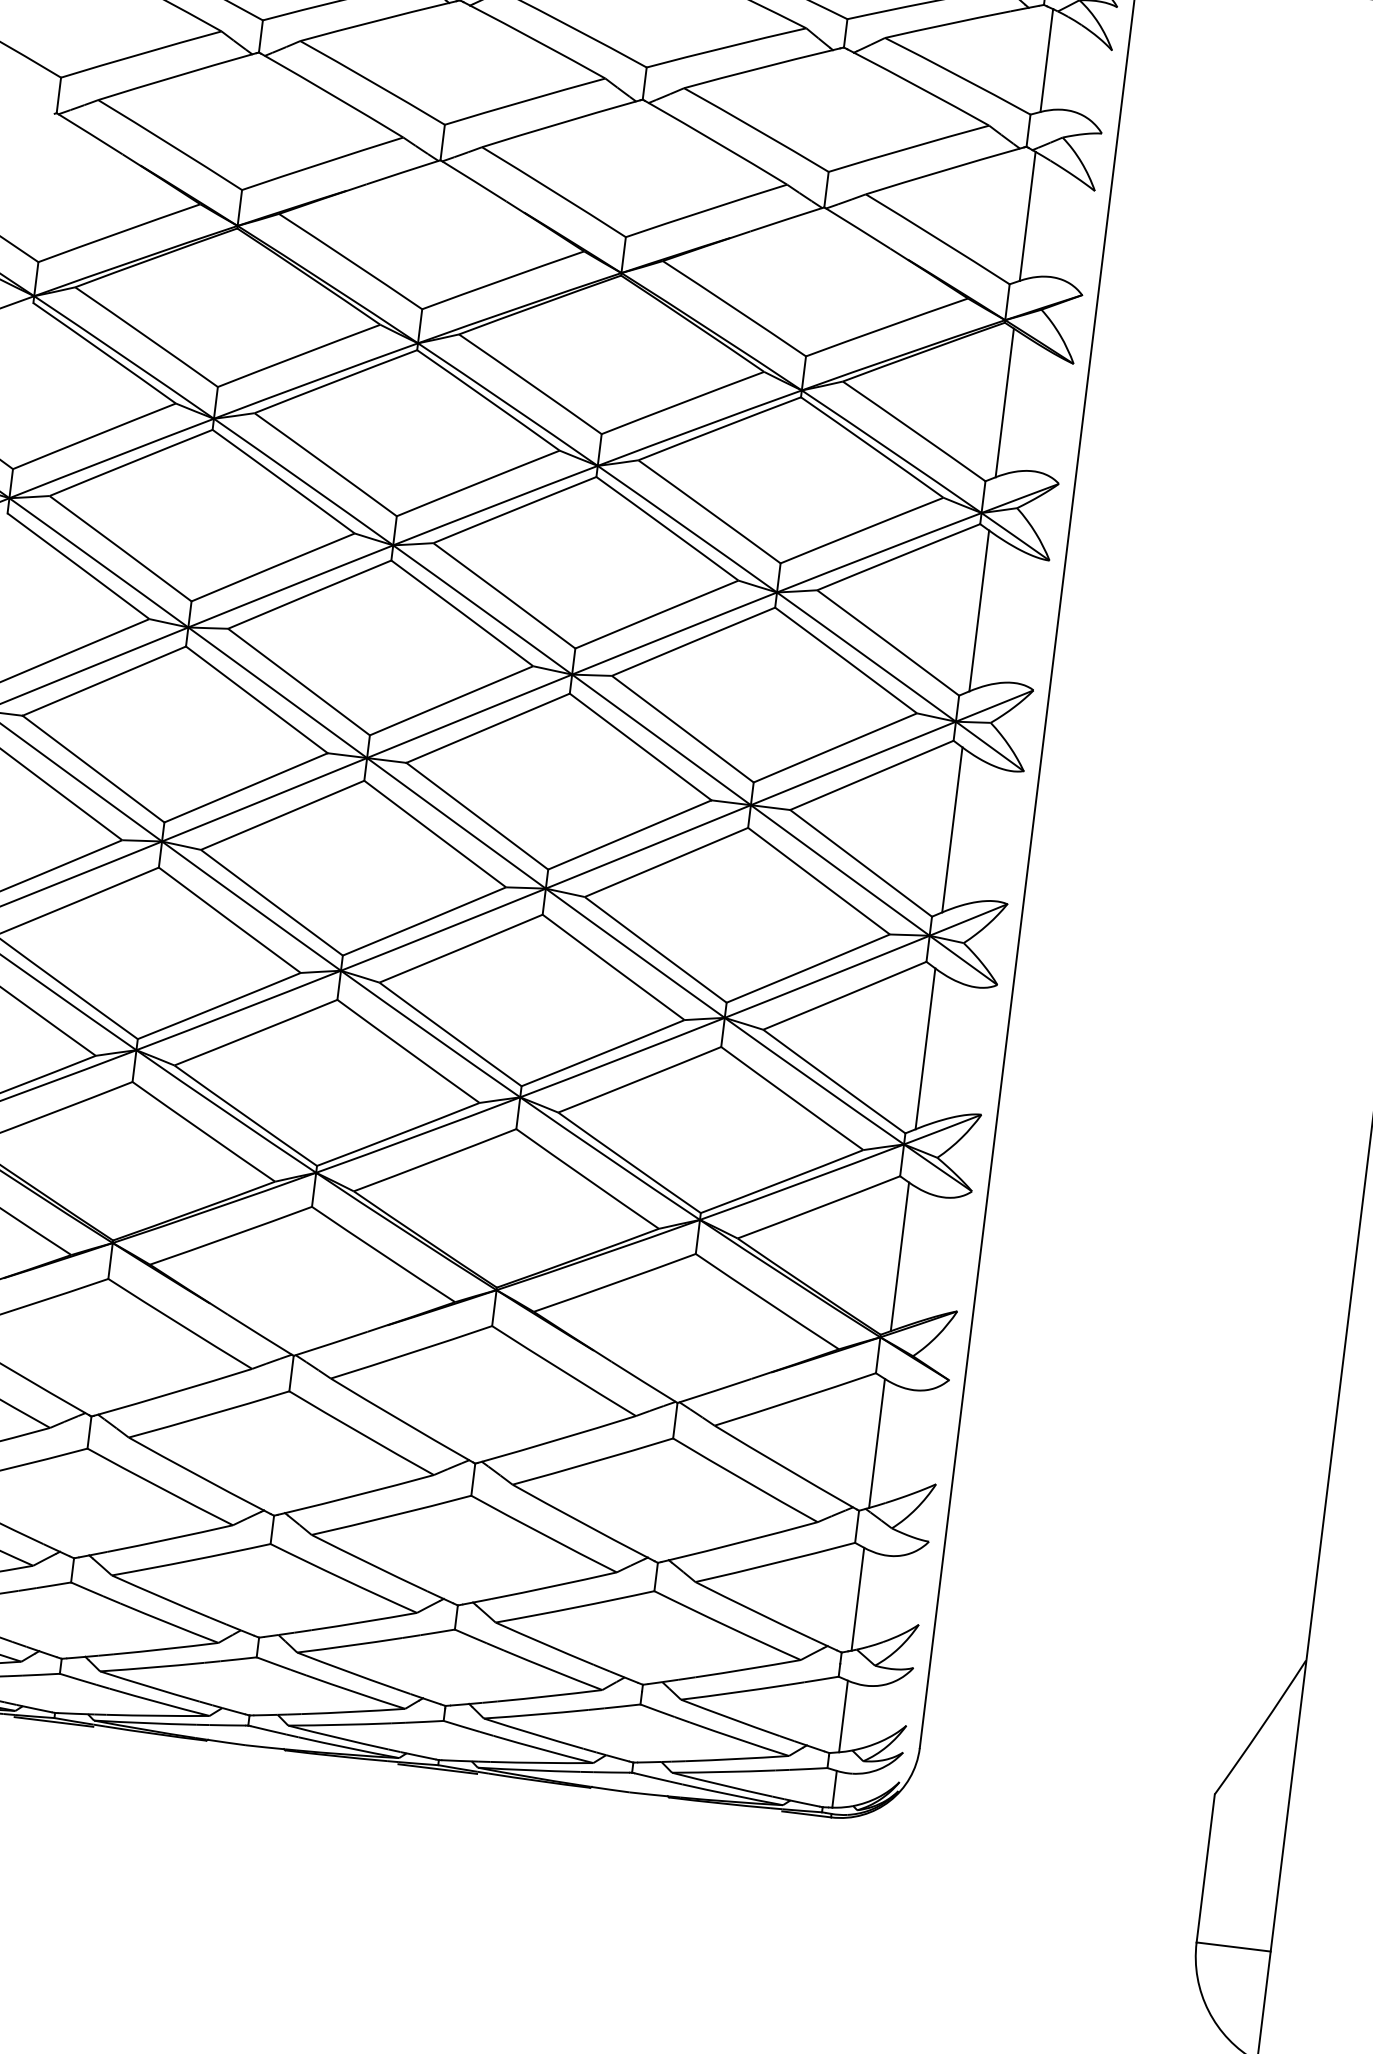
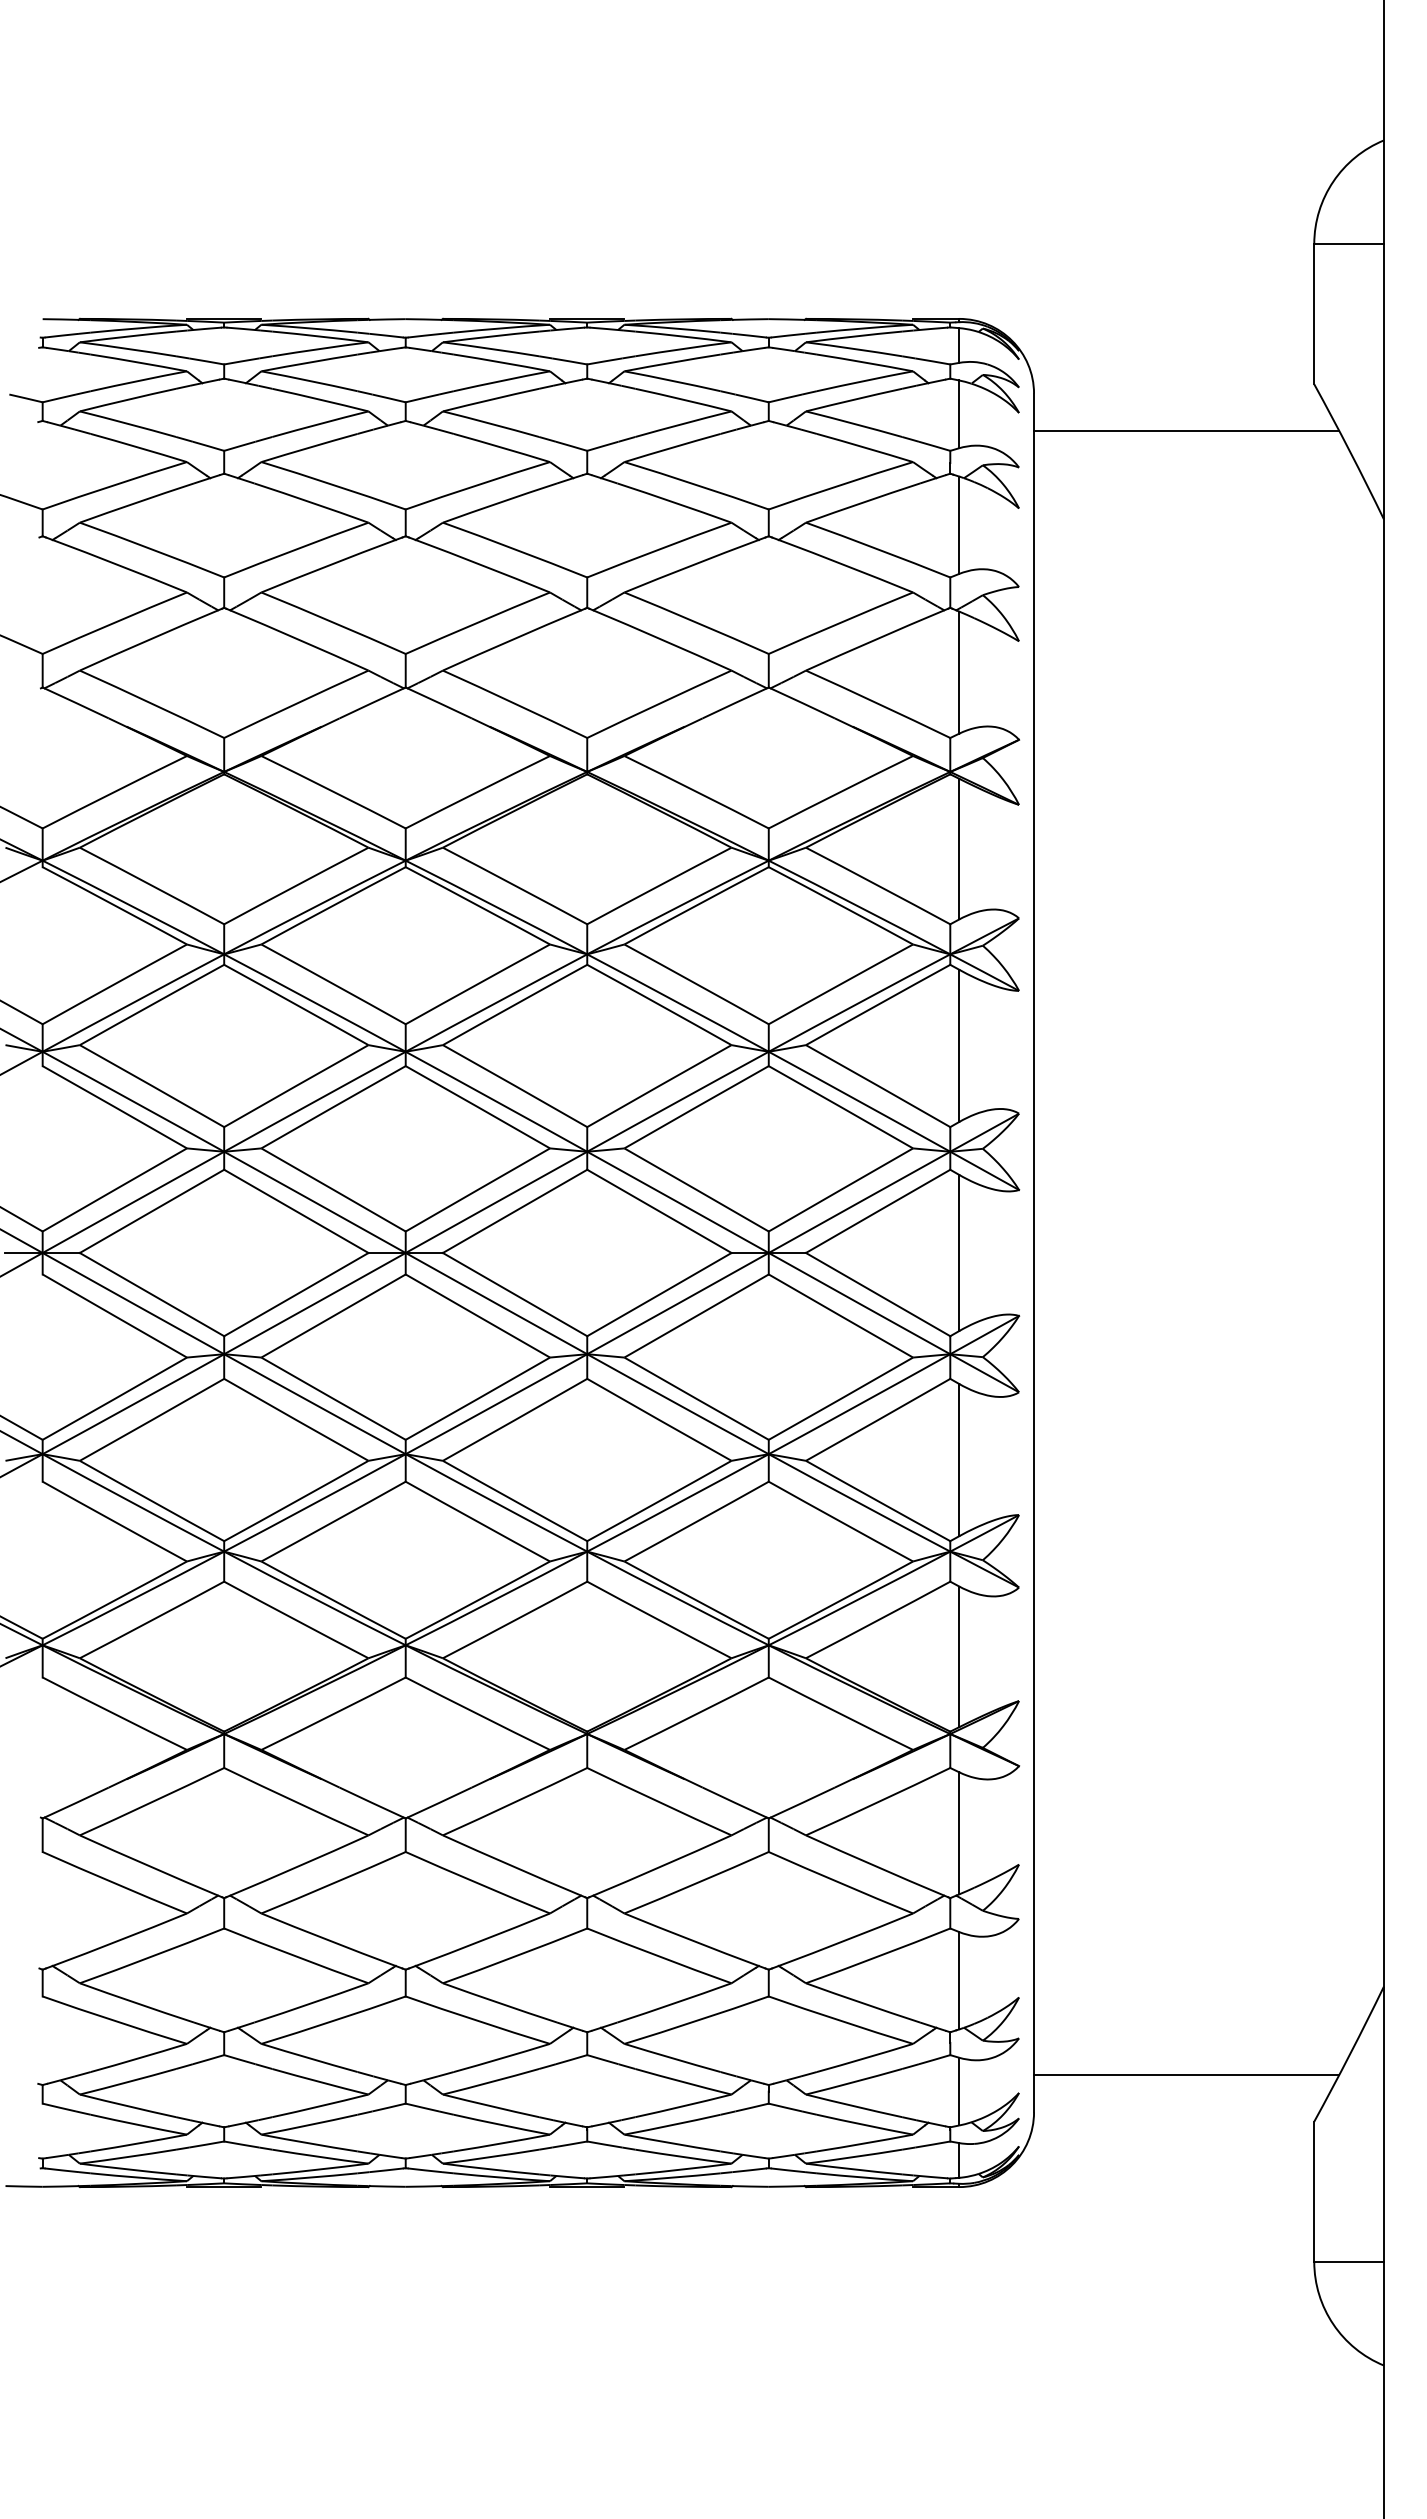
line: (1085, 1727) -> (1186, 2074), added

